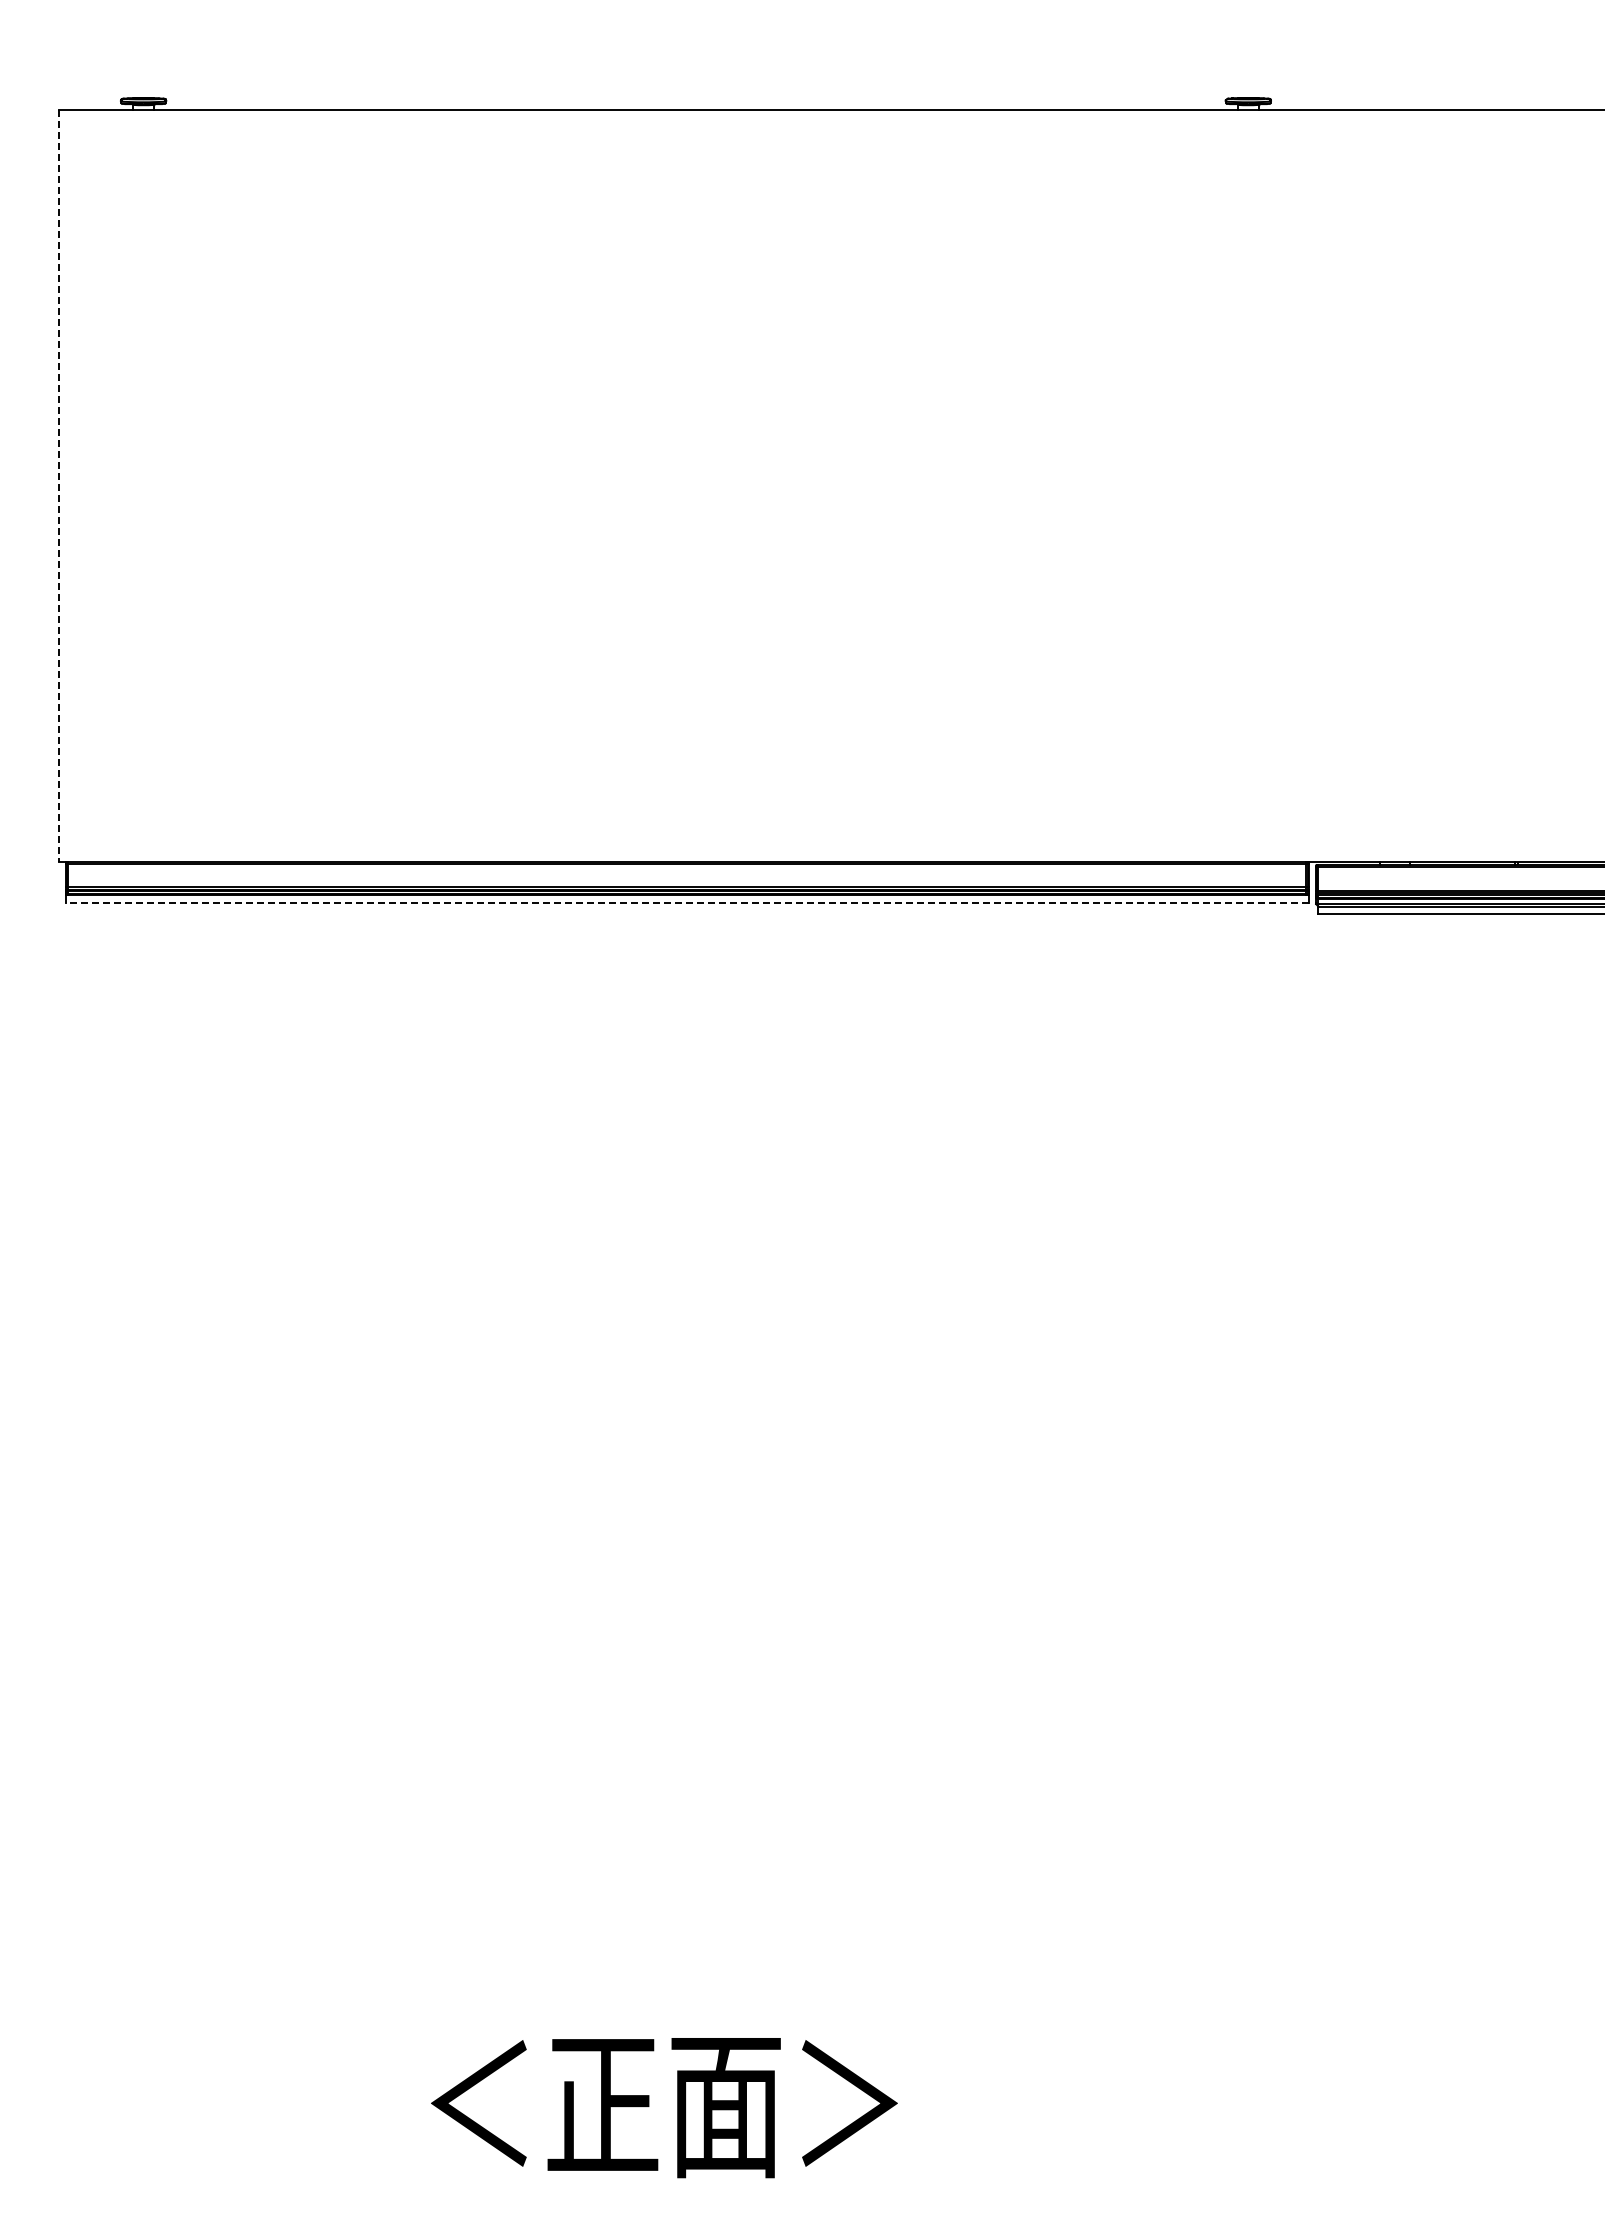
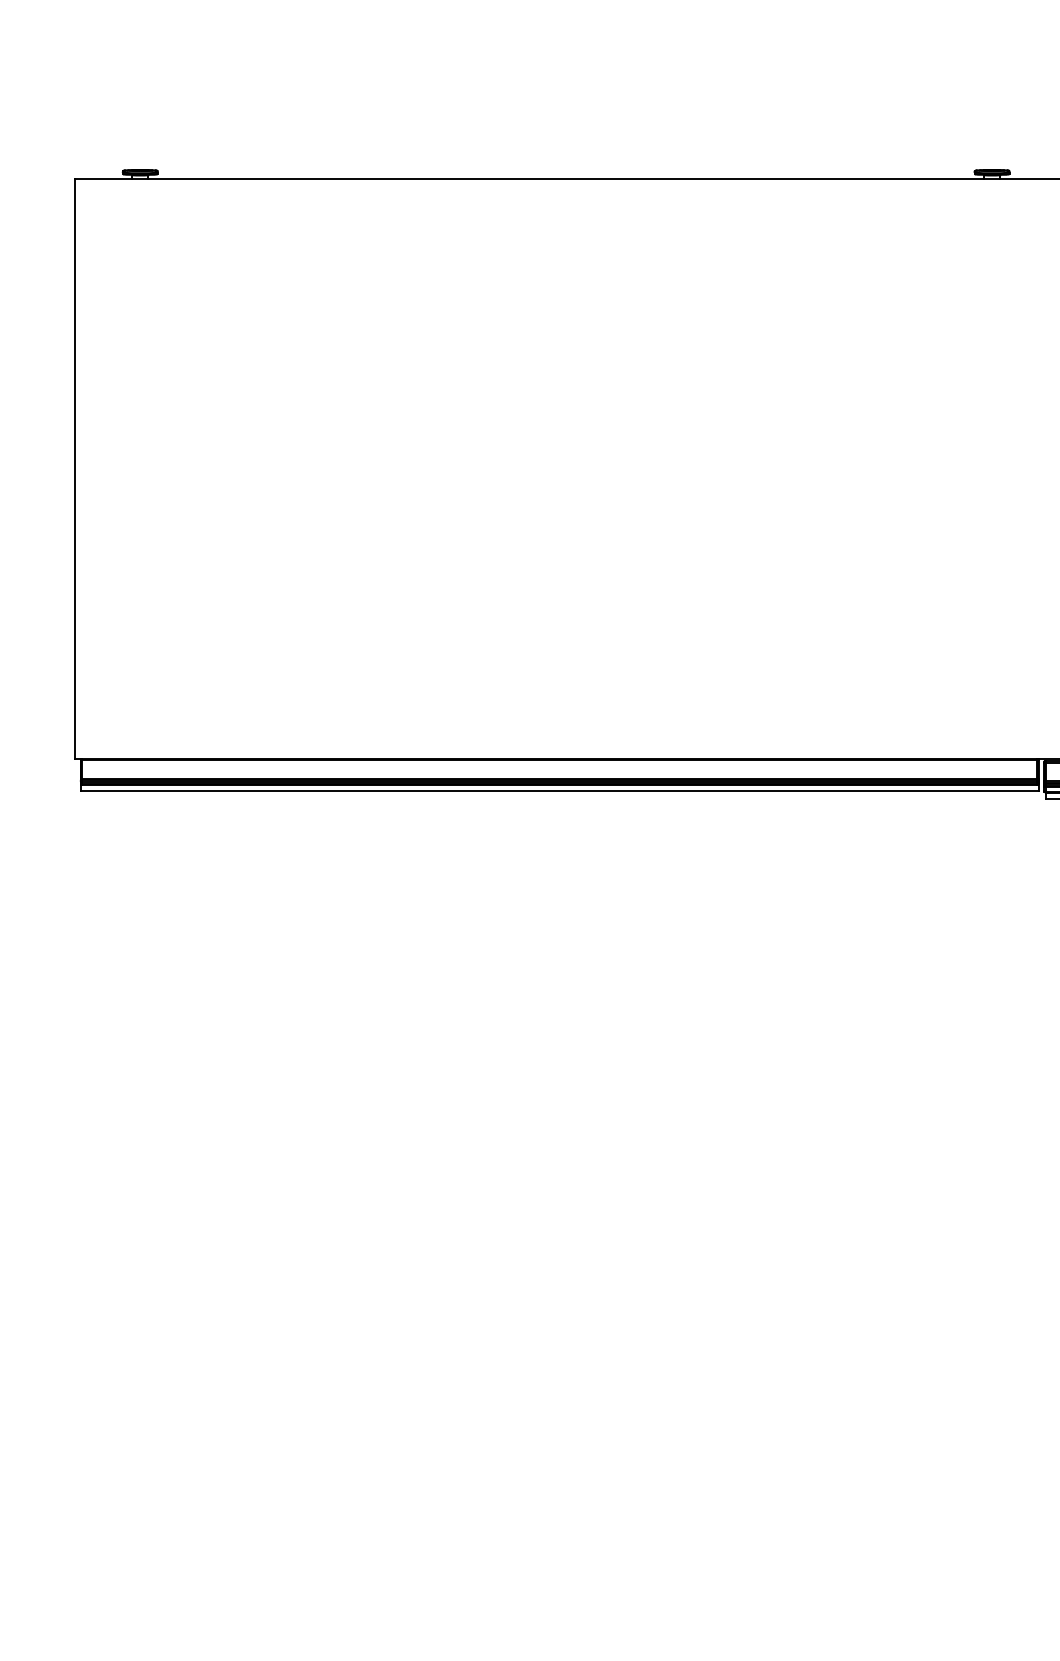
line: (58, 486) -> (74, 469), dashed -> solid
line: (686, 903) -> (558, 791), dashed -> solid

